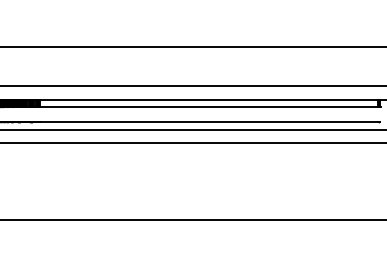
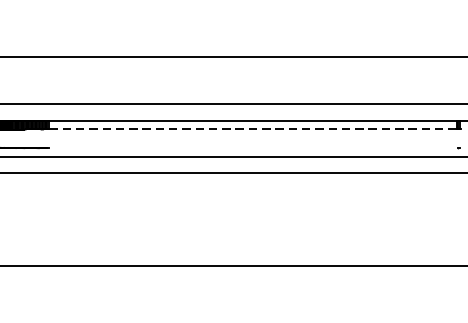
line: (209, 106) -> (253, 128), solid -> dashed
line: (210, 122) -> (254, 148), removed

